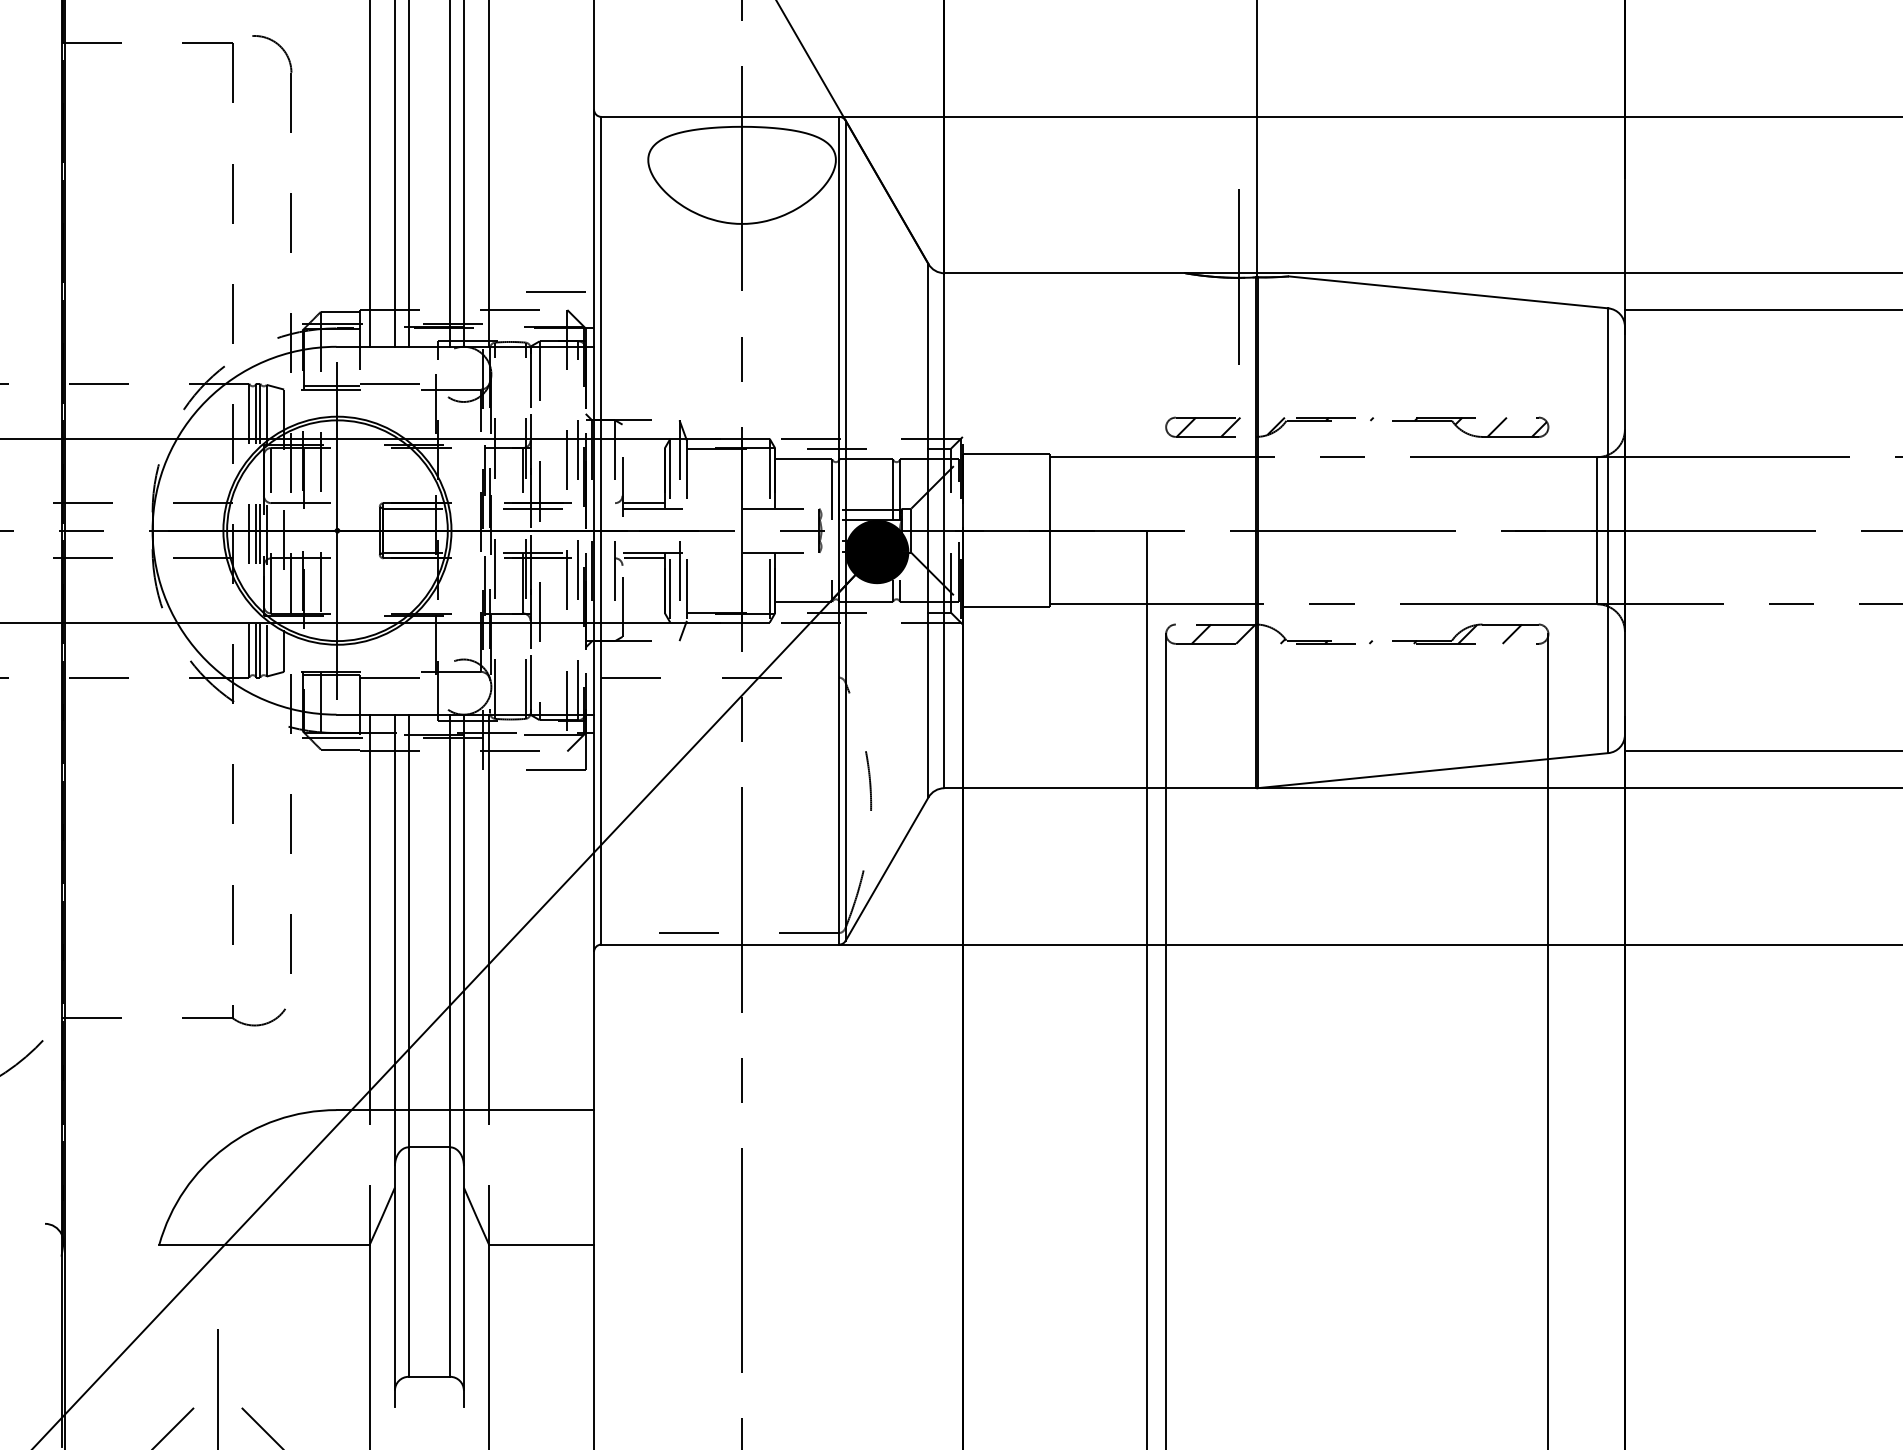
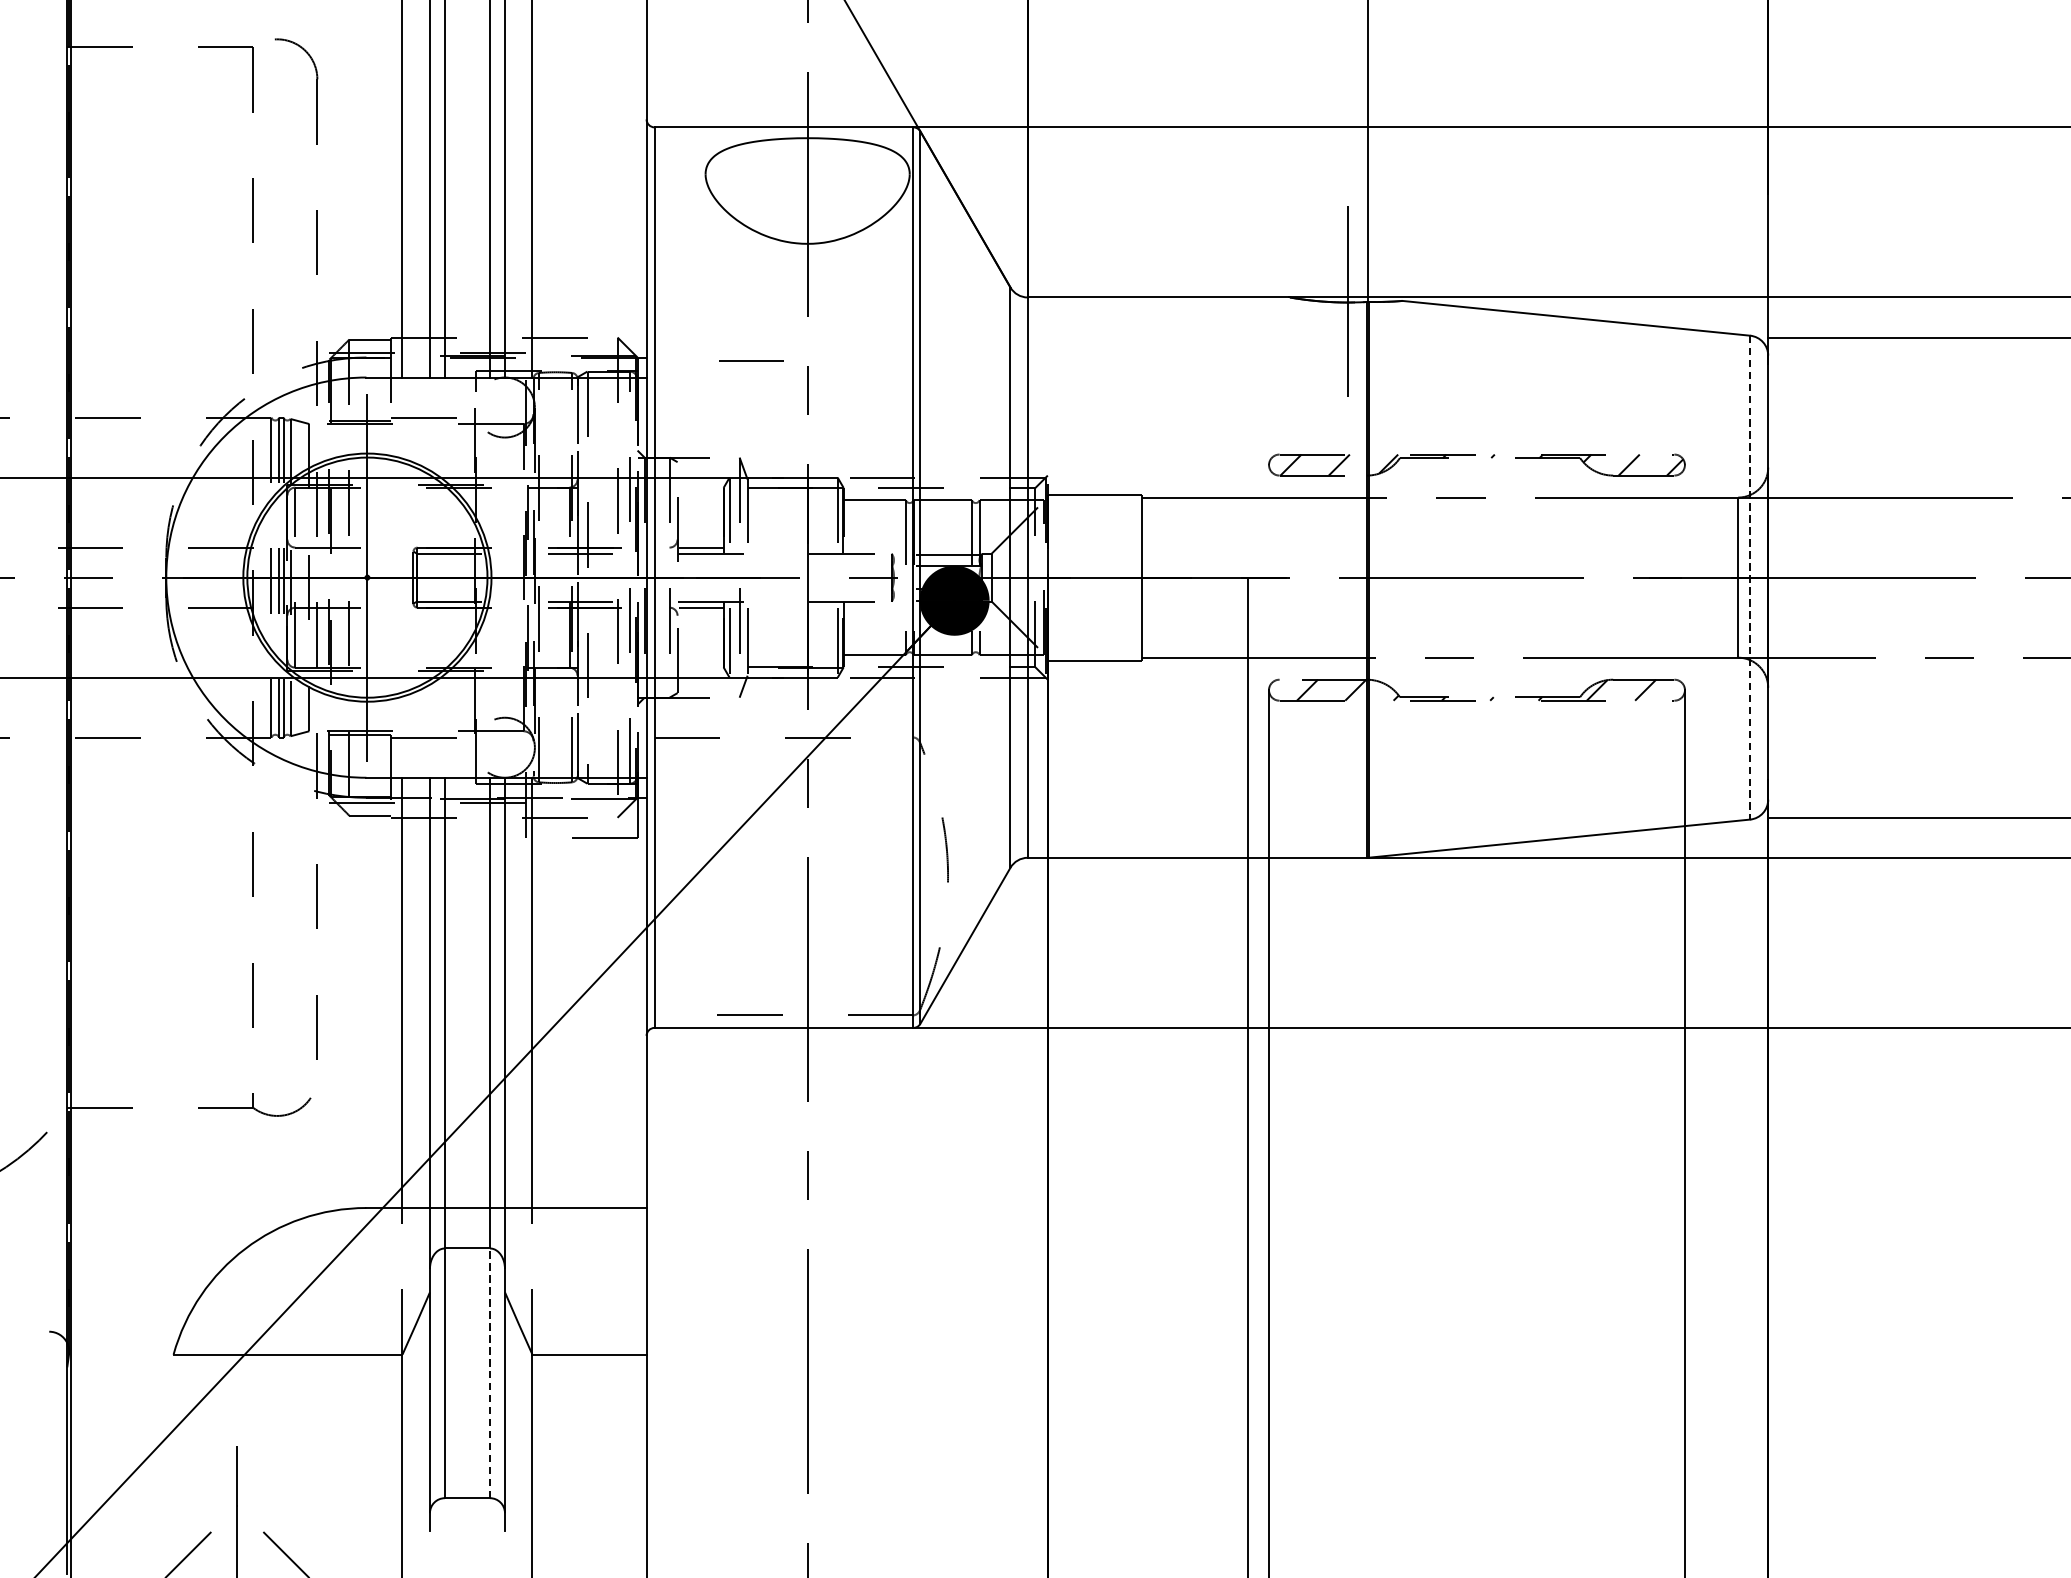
line: (555, 291) -> (751, 360), moved
line: (1608, 531) -> (1750, 578), solid -> dashed
line: (450, 1262) -> (490, 1373), solid -> dashed

